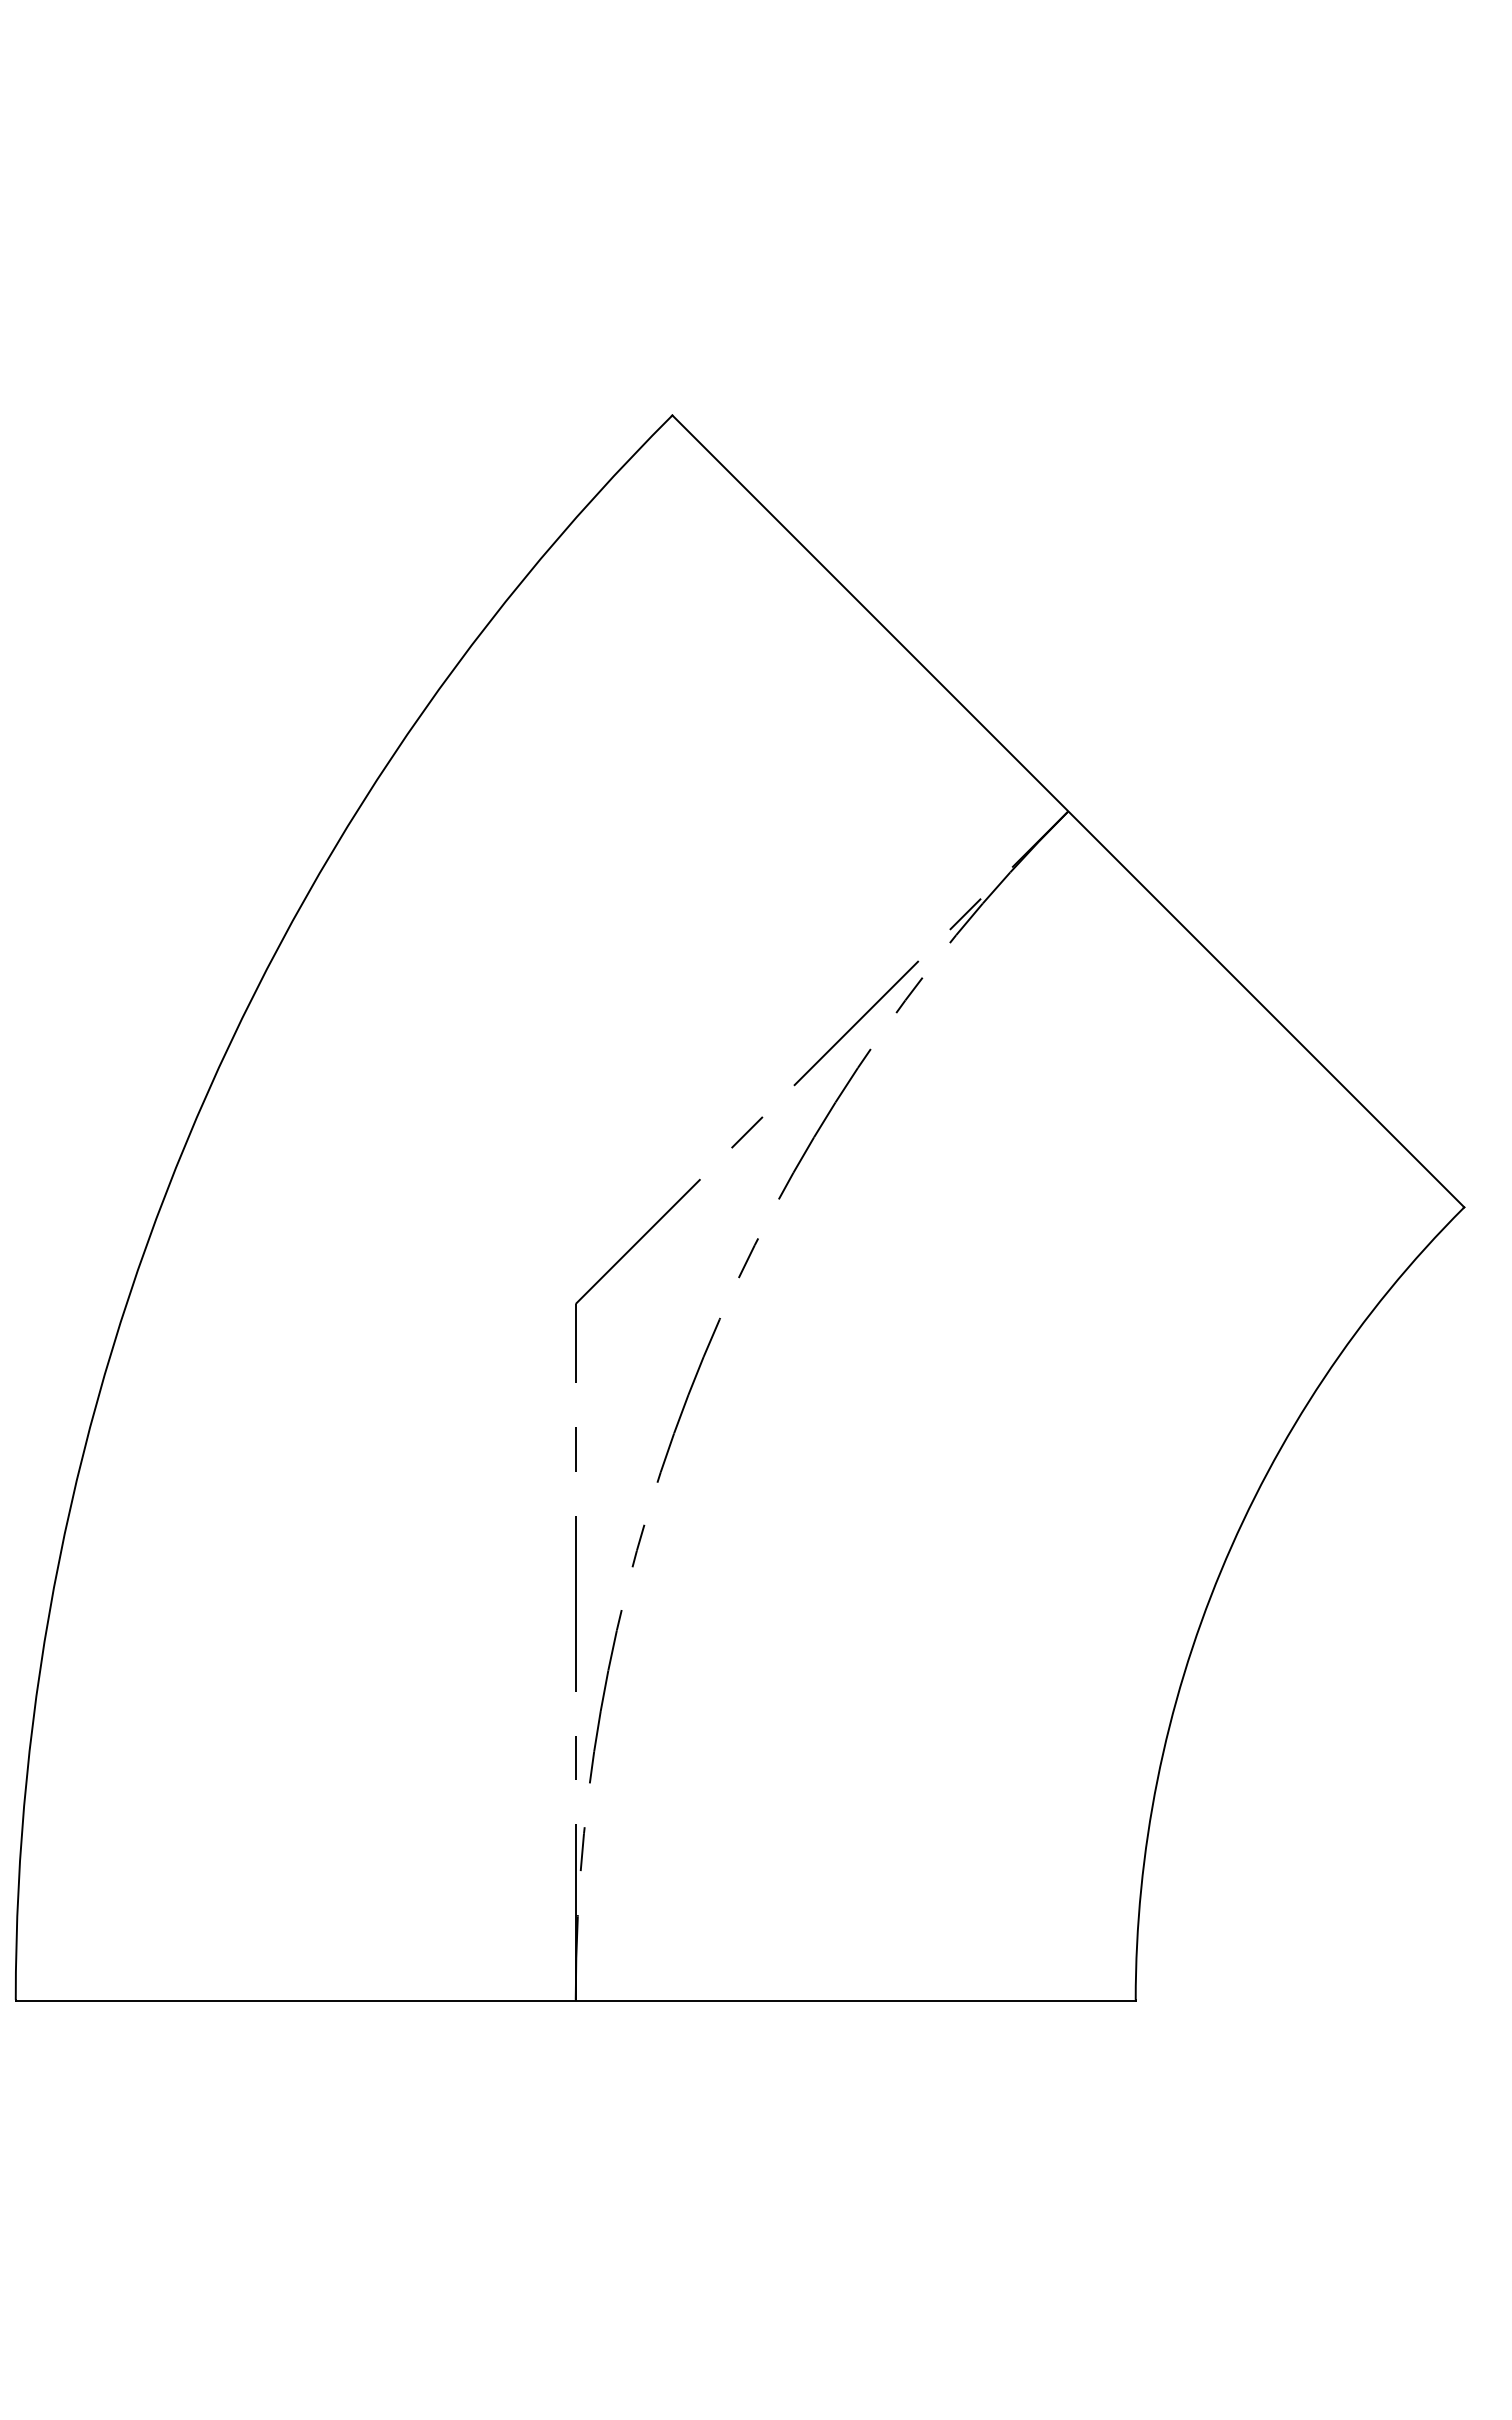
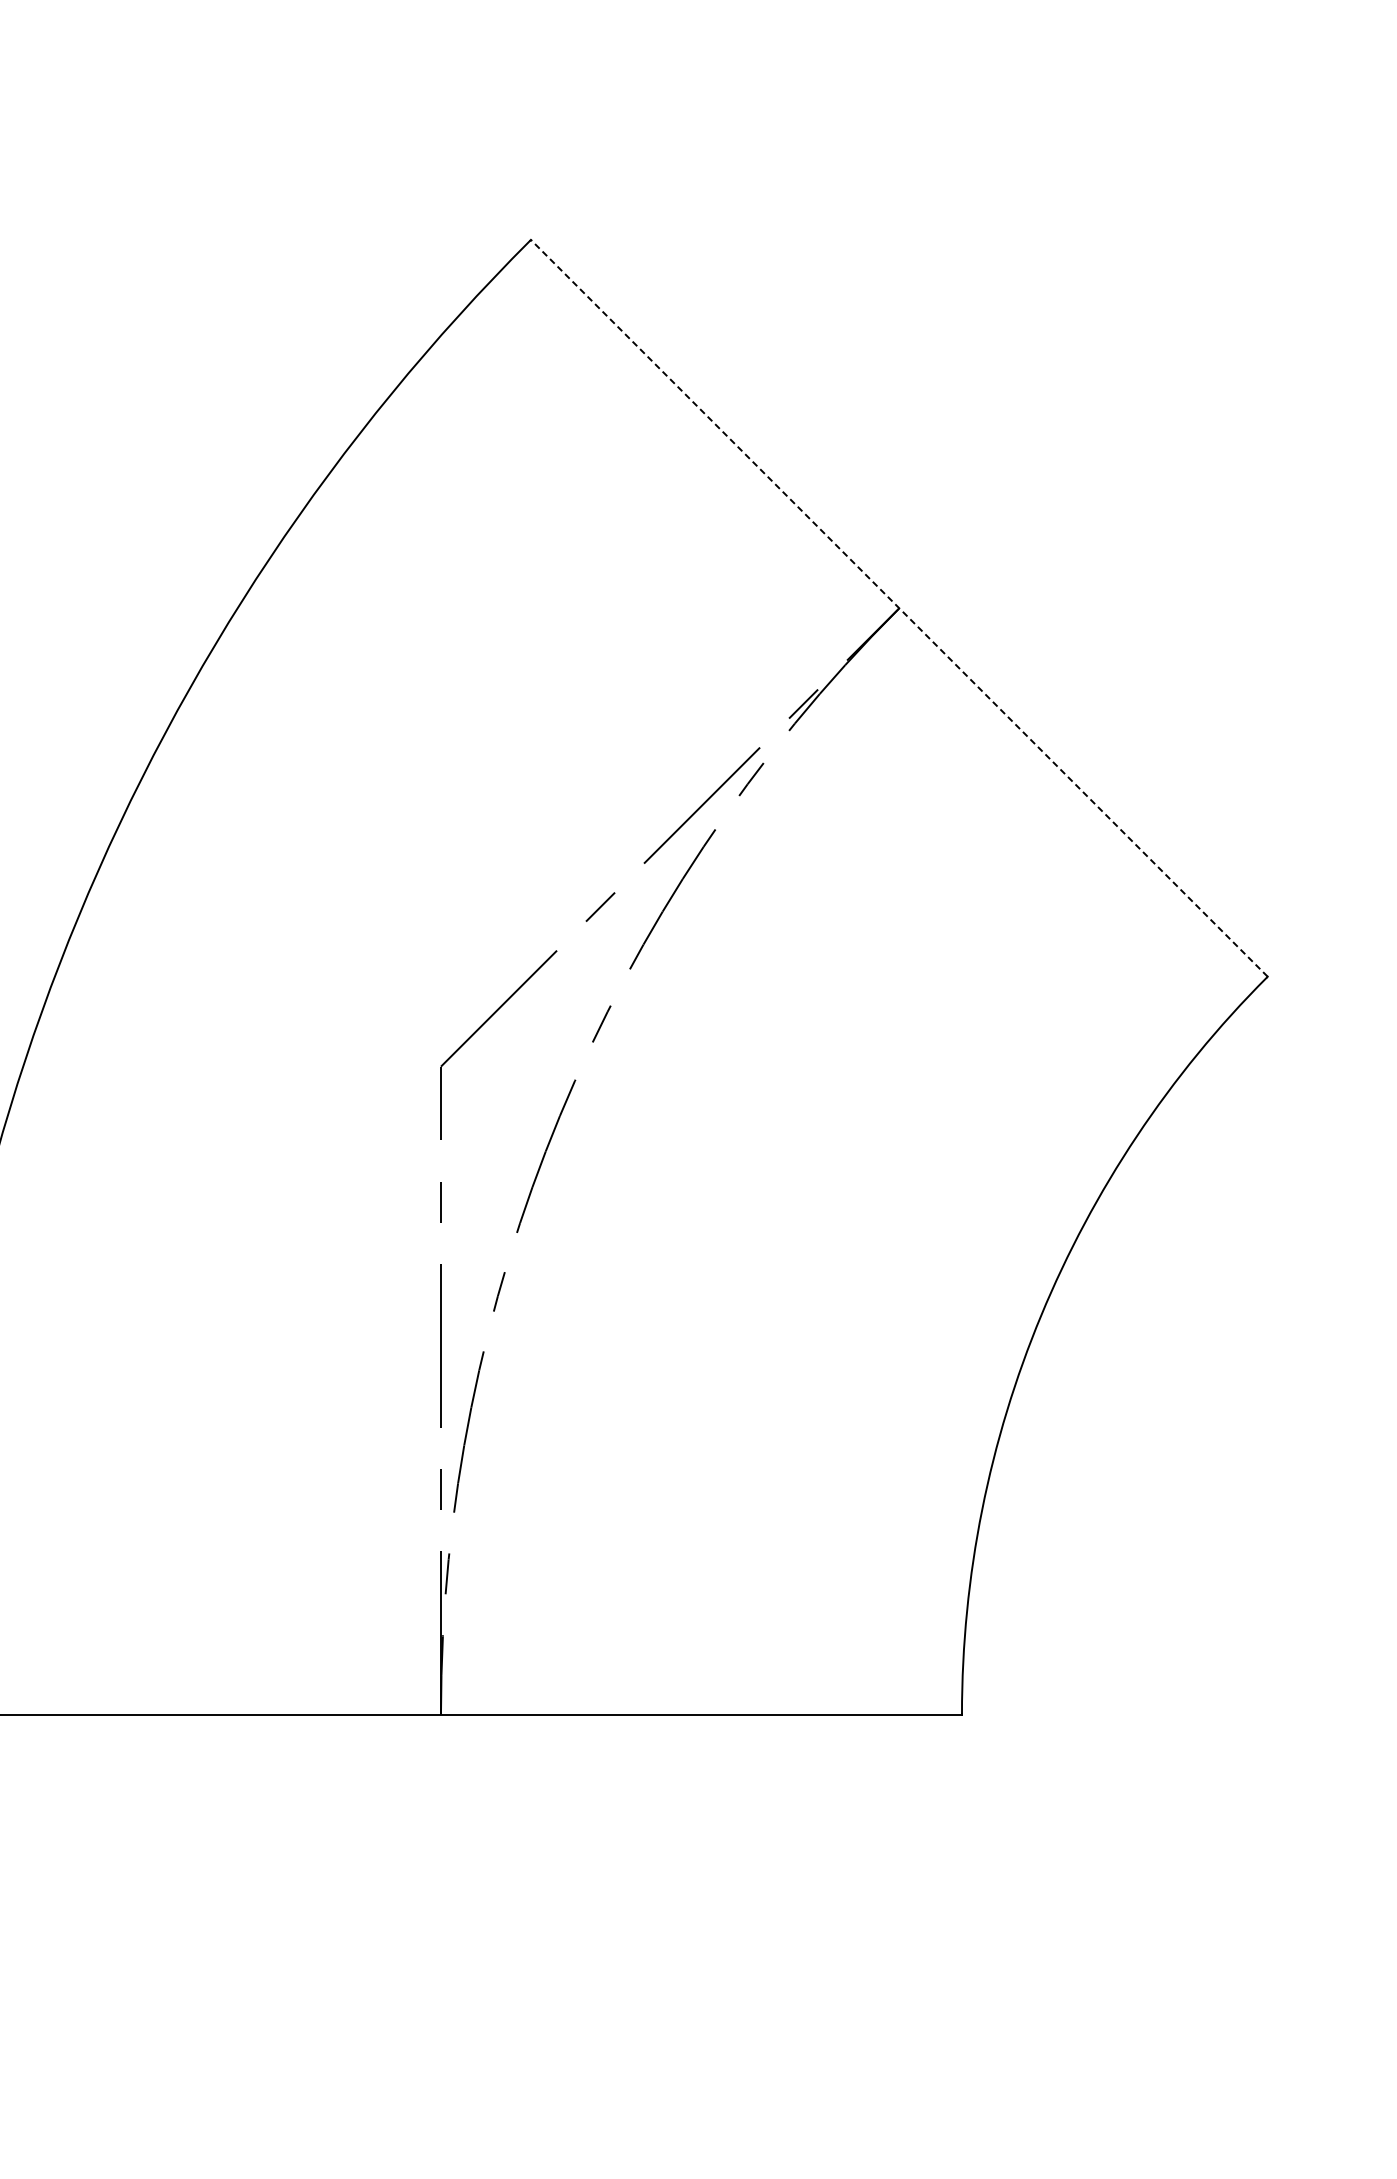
line: (1068, 811) -> (899, 608), solid -> dashed

